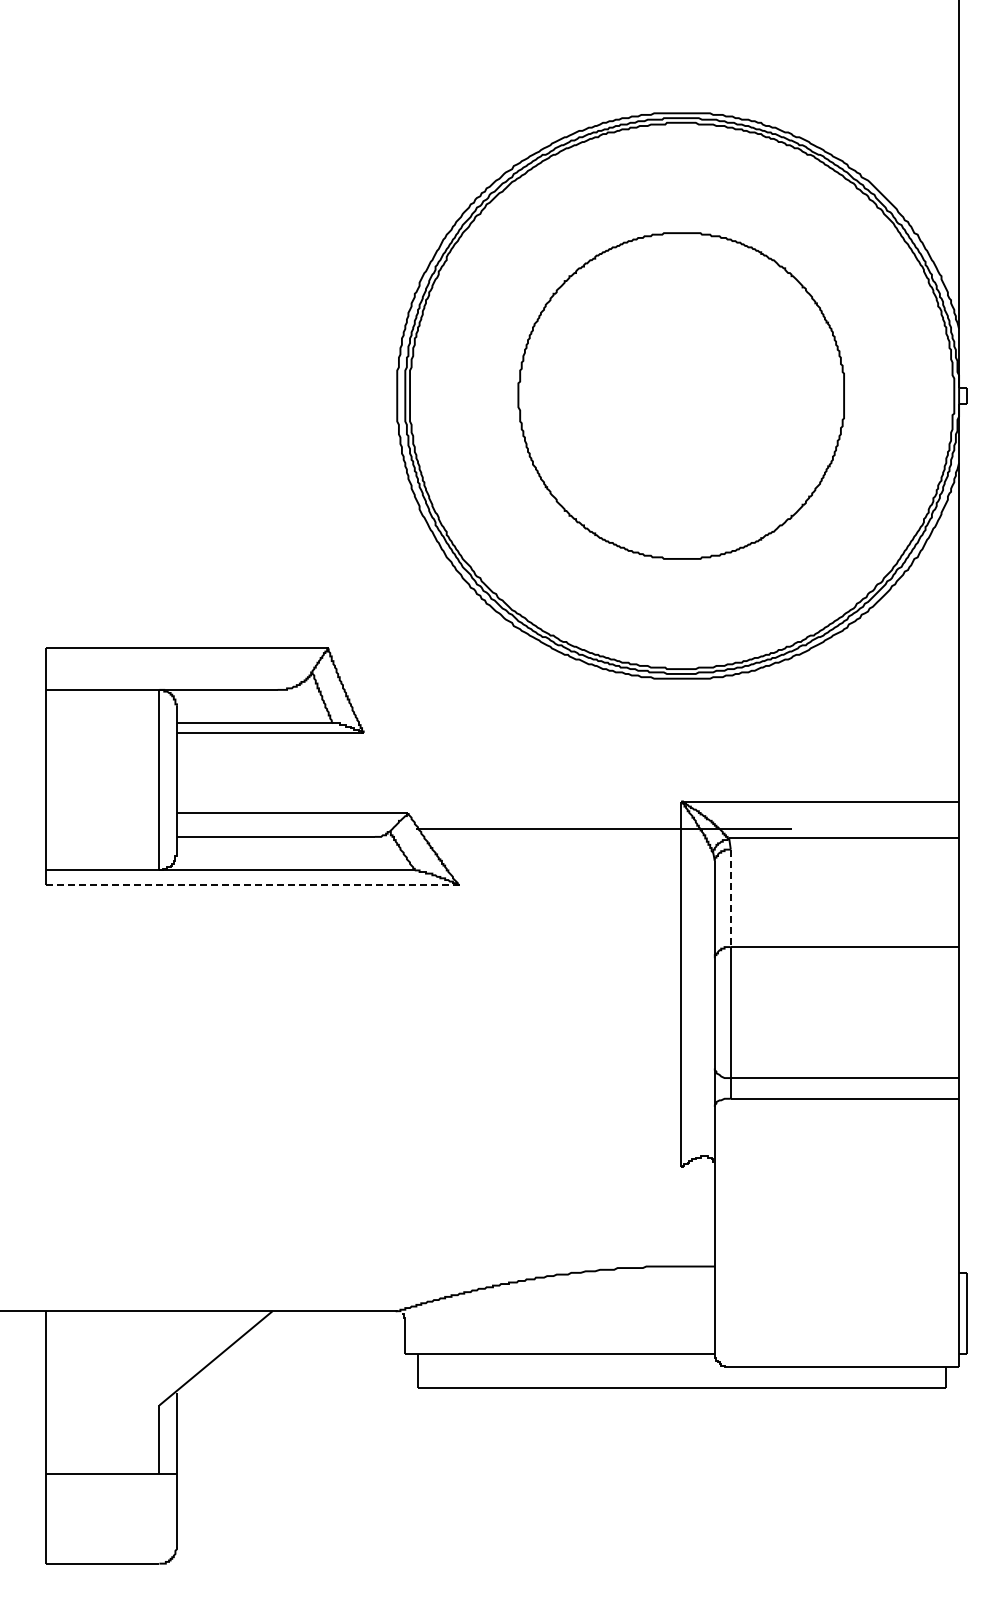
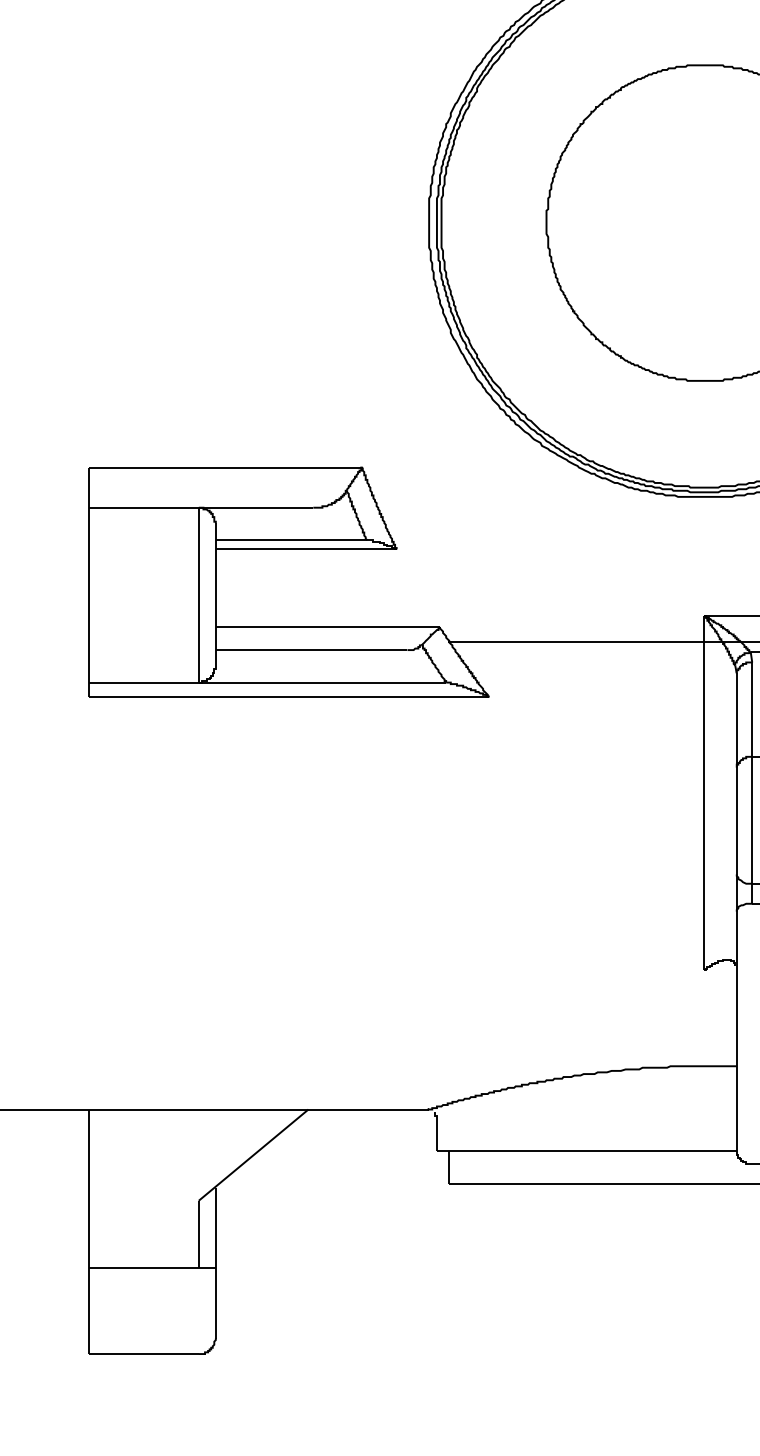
line: (252, 884) -> (288, 696), dashed -> solid
line: (730, 898) -> (751, 709), dashed -> solid

